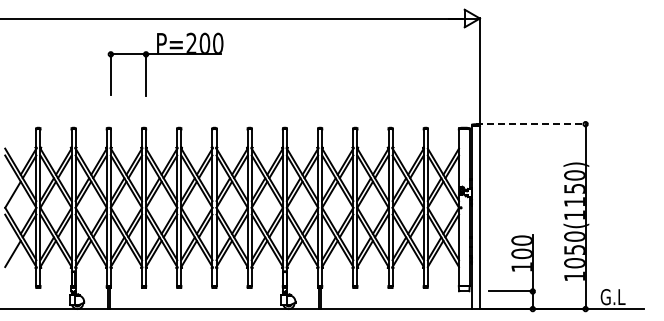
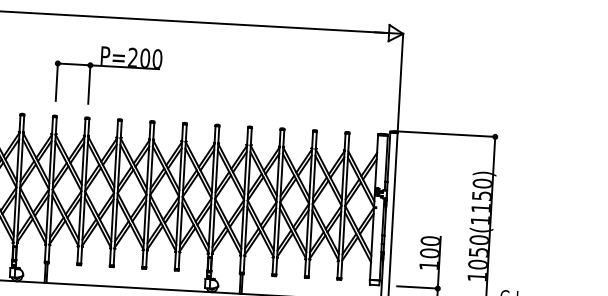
part: (165, 54) -> (108, 66), moved
line: (530, 124) -> (444, 134), dashed -> solid

